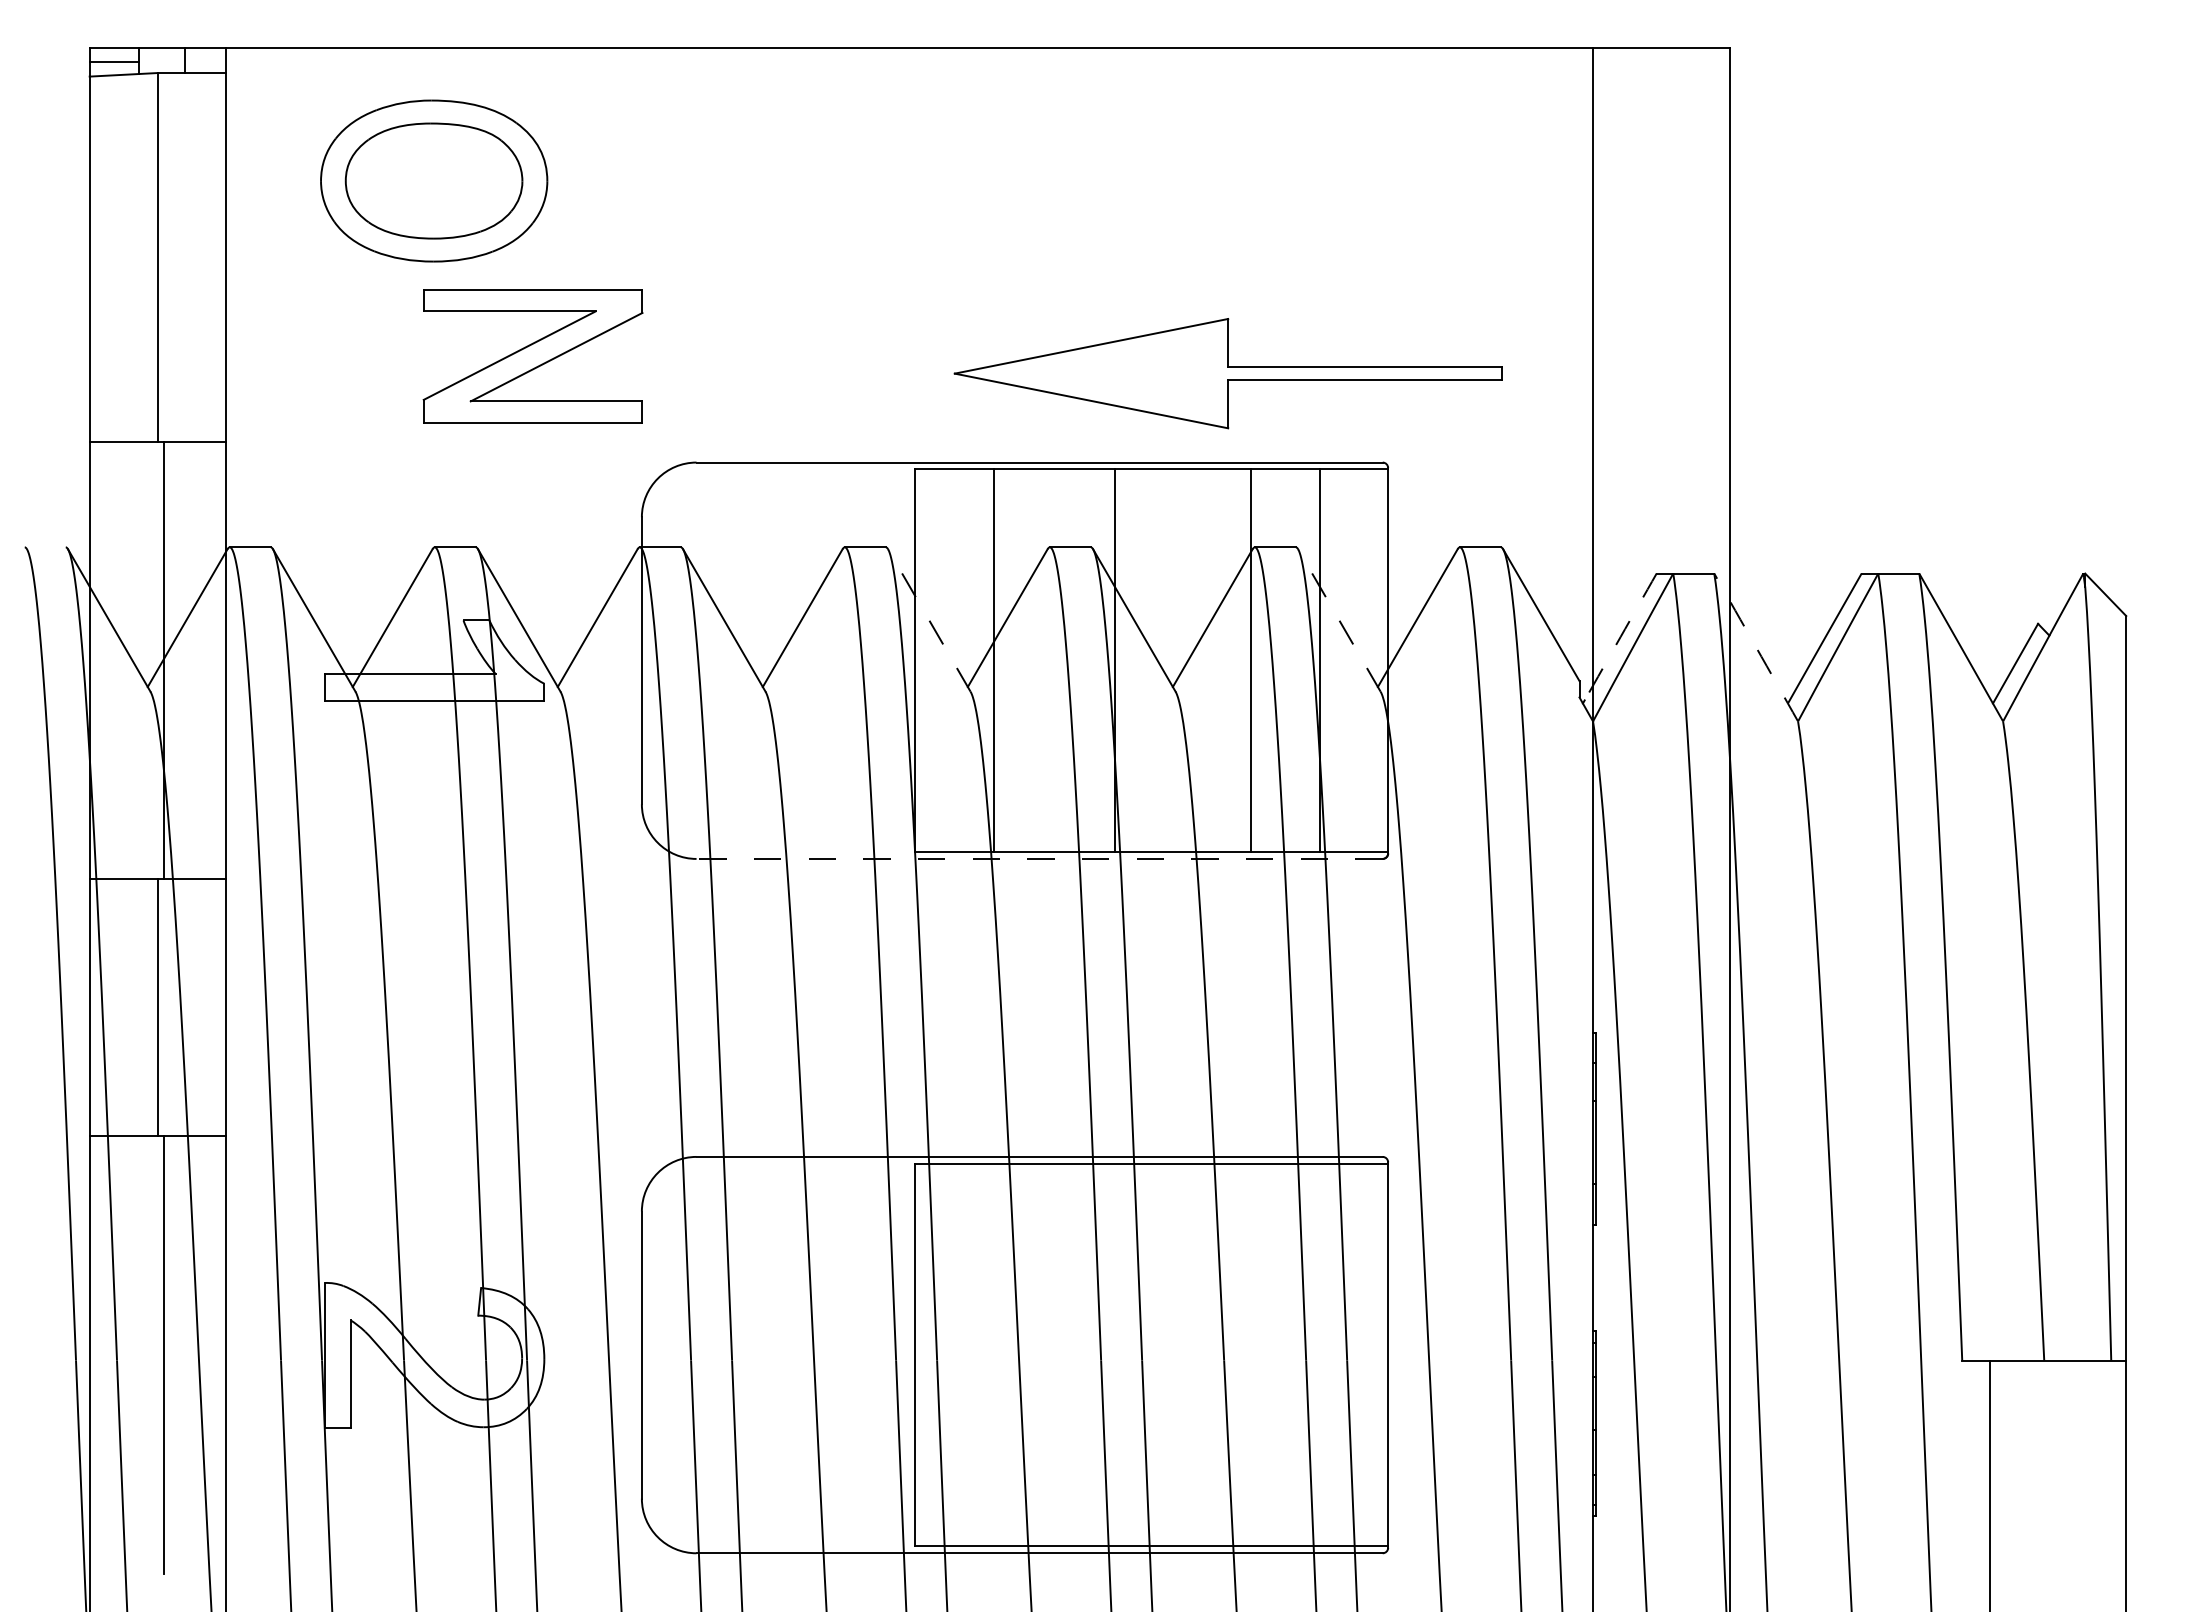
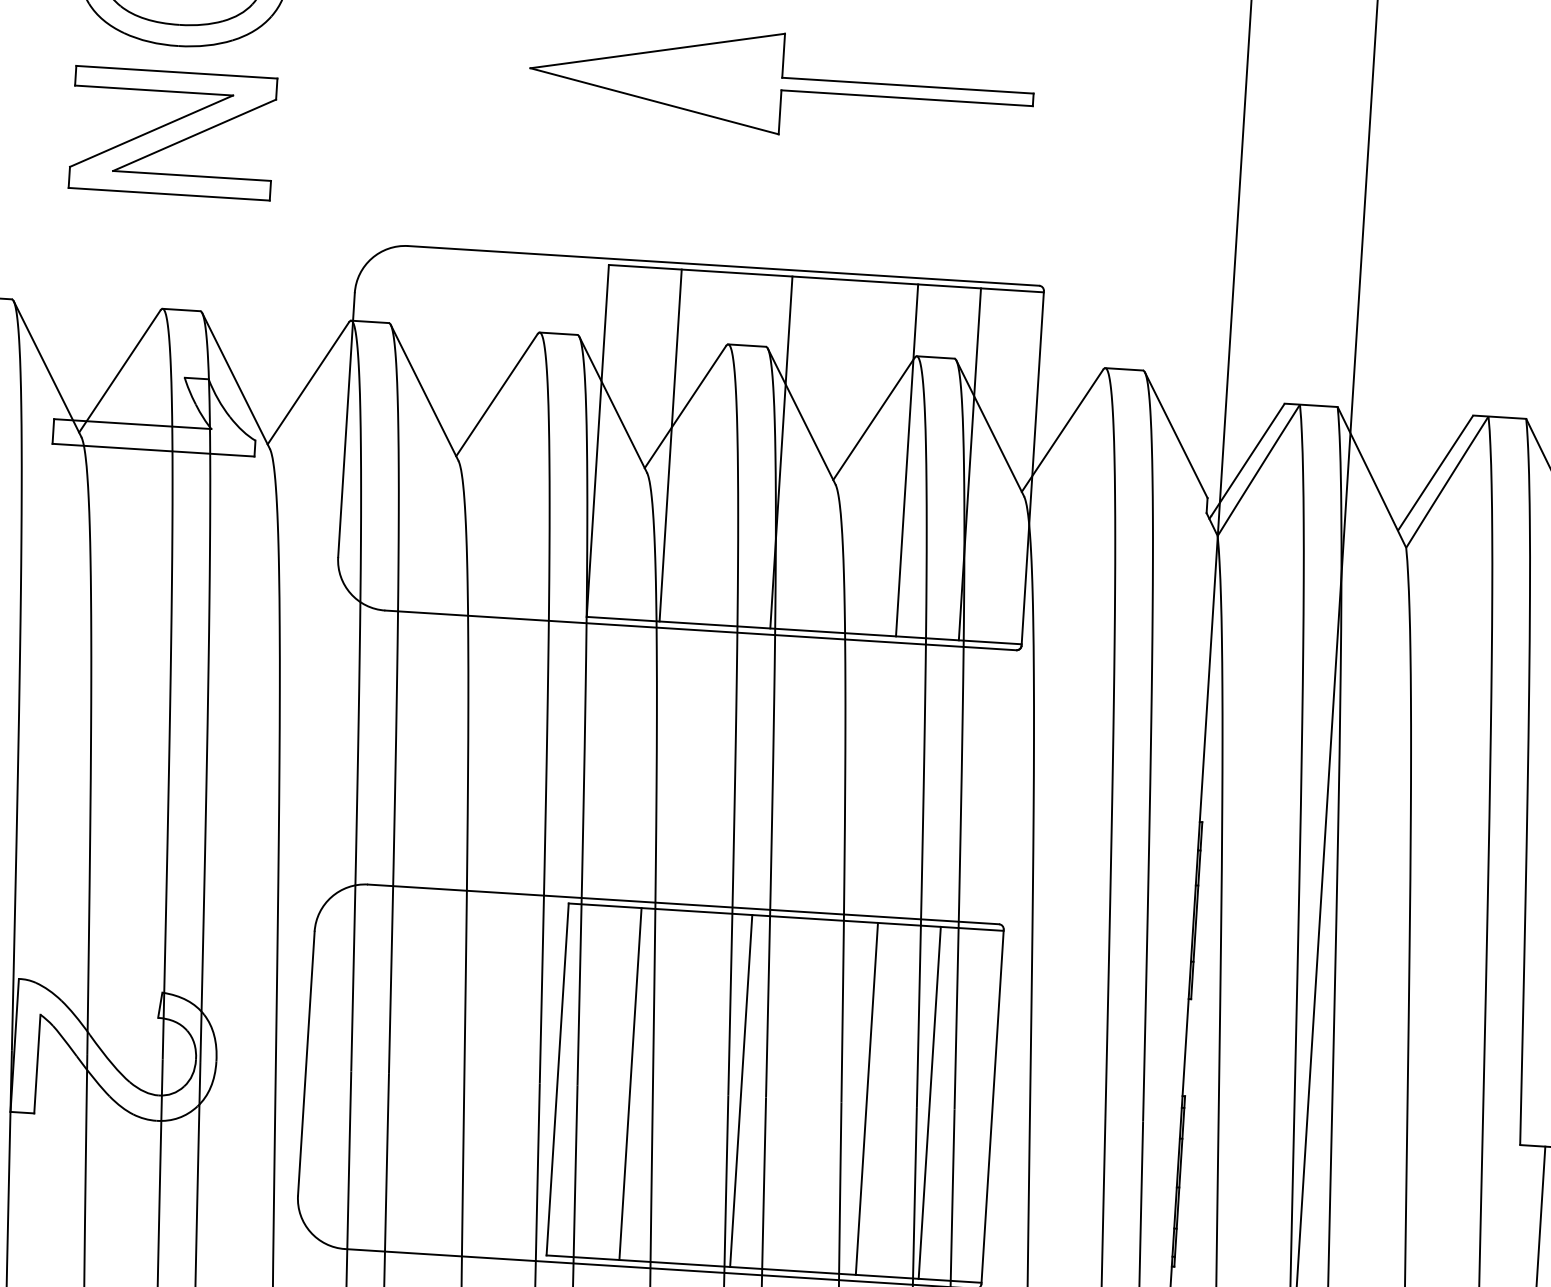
part: (532, 356) -> (172, 133), moved
part: (1227, 373) -> (781, 83), moved
line: (929, 620) -> (613, 404), dashed -> solid
line: (1339, 620) -> (990, 428), dashed -> solid
arc: (1620, 636) -> (1247, 459), dashed -> solid
arc: (1756, 647) -> (1372, 477), dashed -> solid
line: (1039, 858) -> (700, 629), dashed -> solid
line: (994, 1354) -> (630, 1083), added
line: (1114, 1354) -> (740, 1090), added
line: (1251, 1354) -> (866, 1098), added
line: (1319, 1354) -> (929, 1102), added

